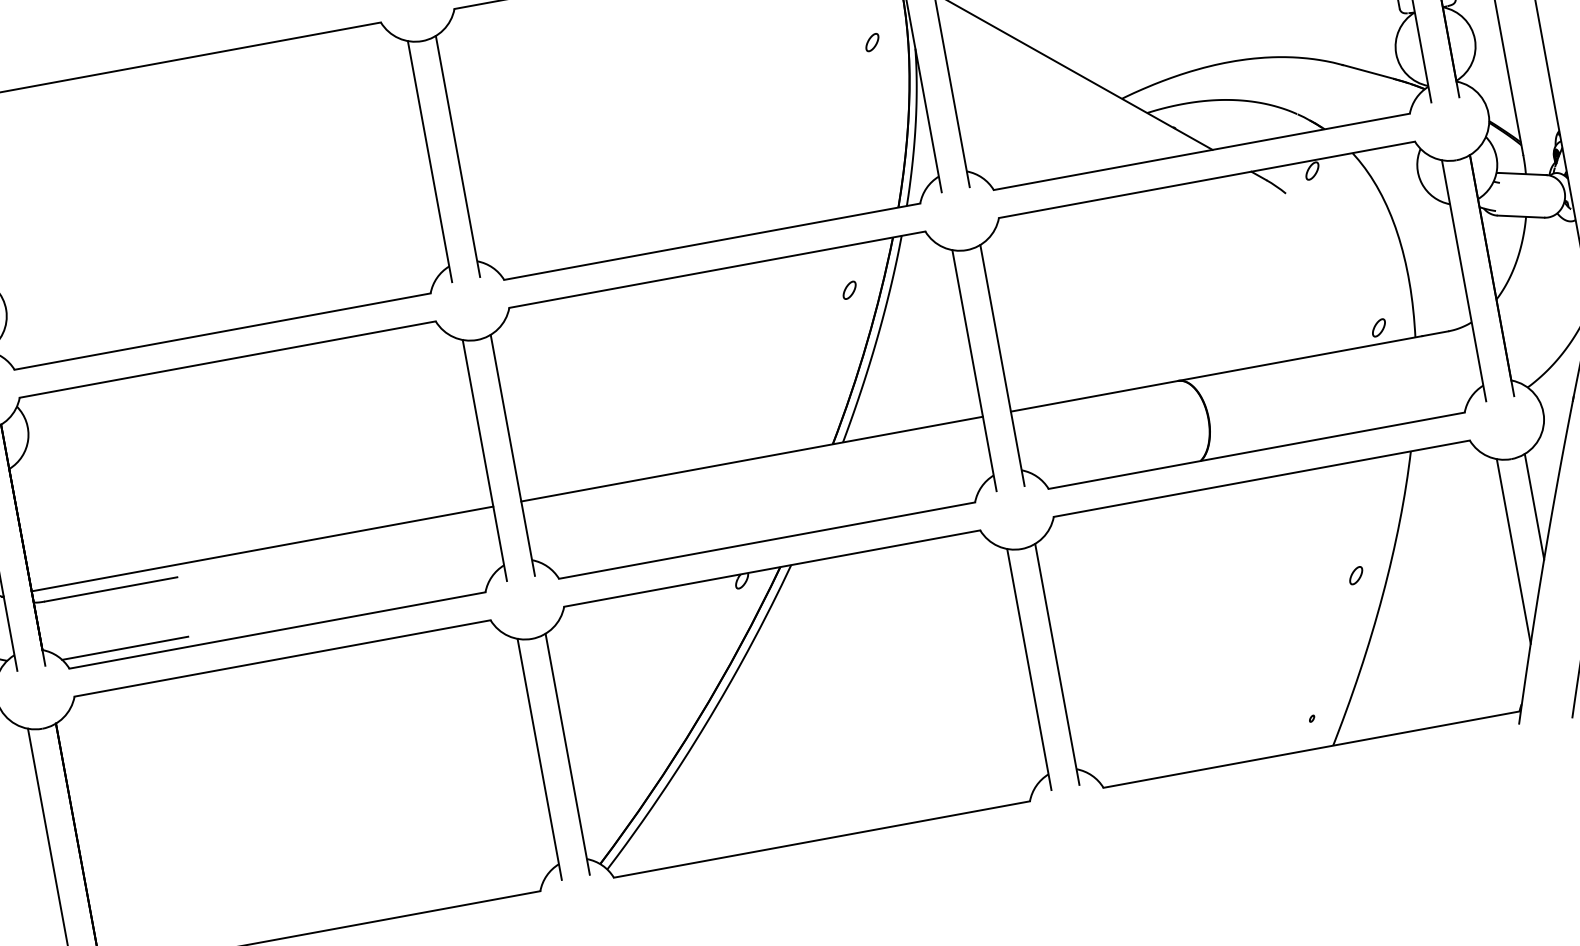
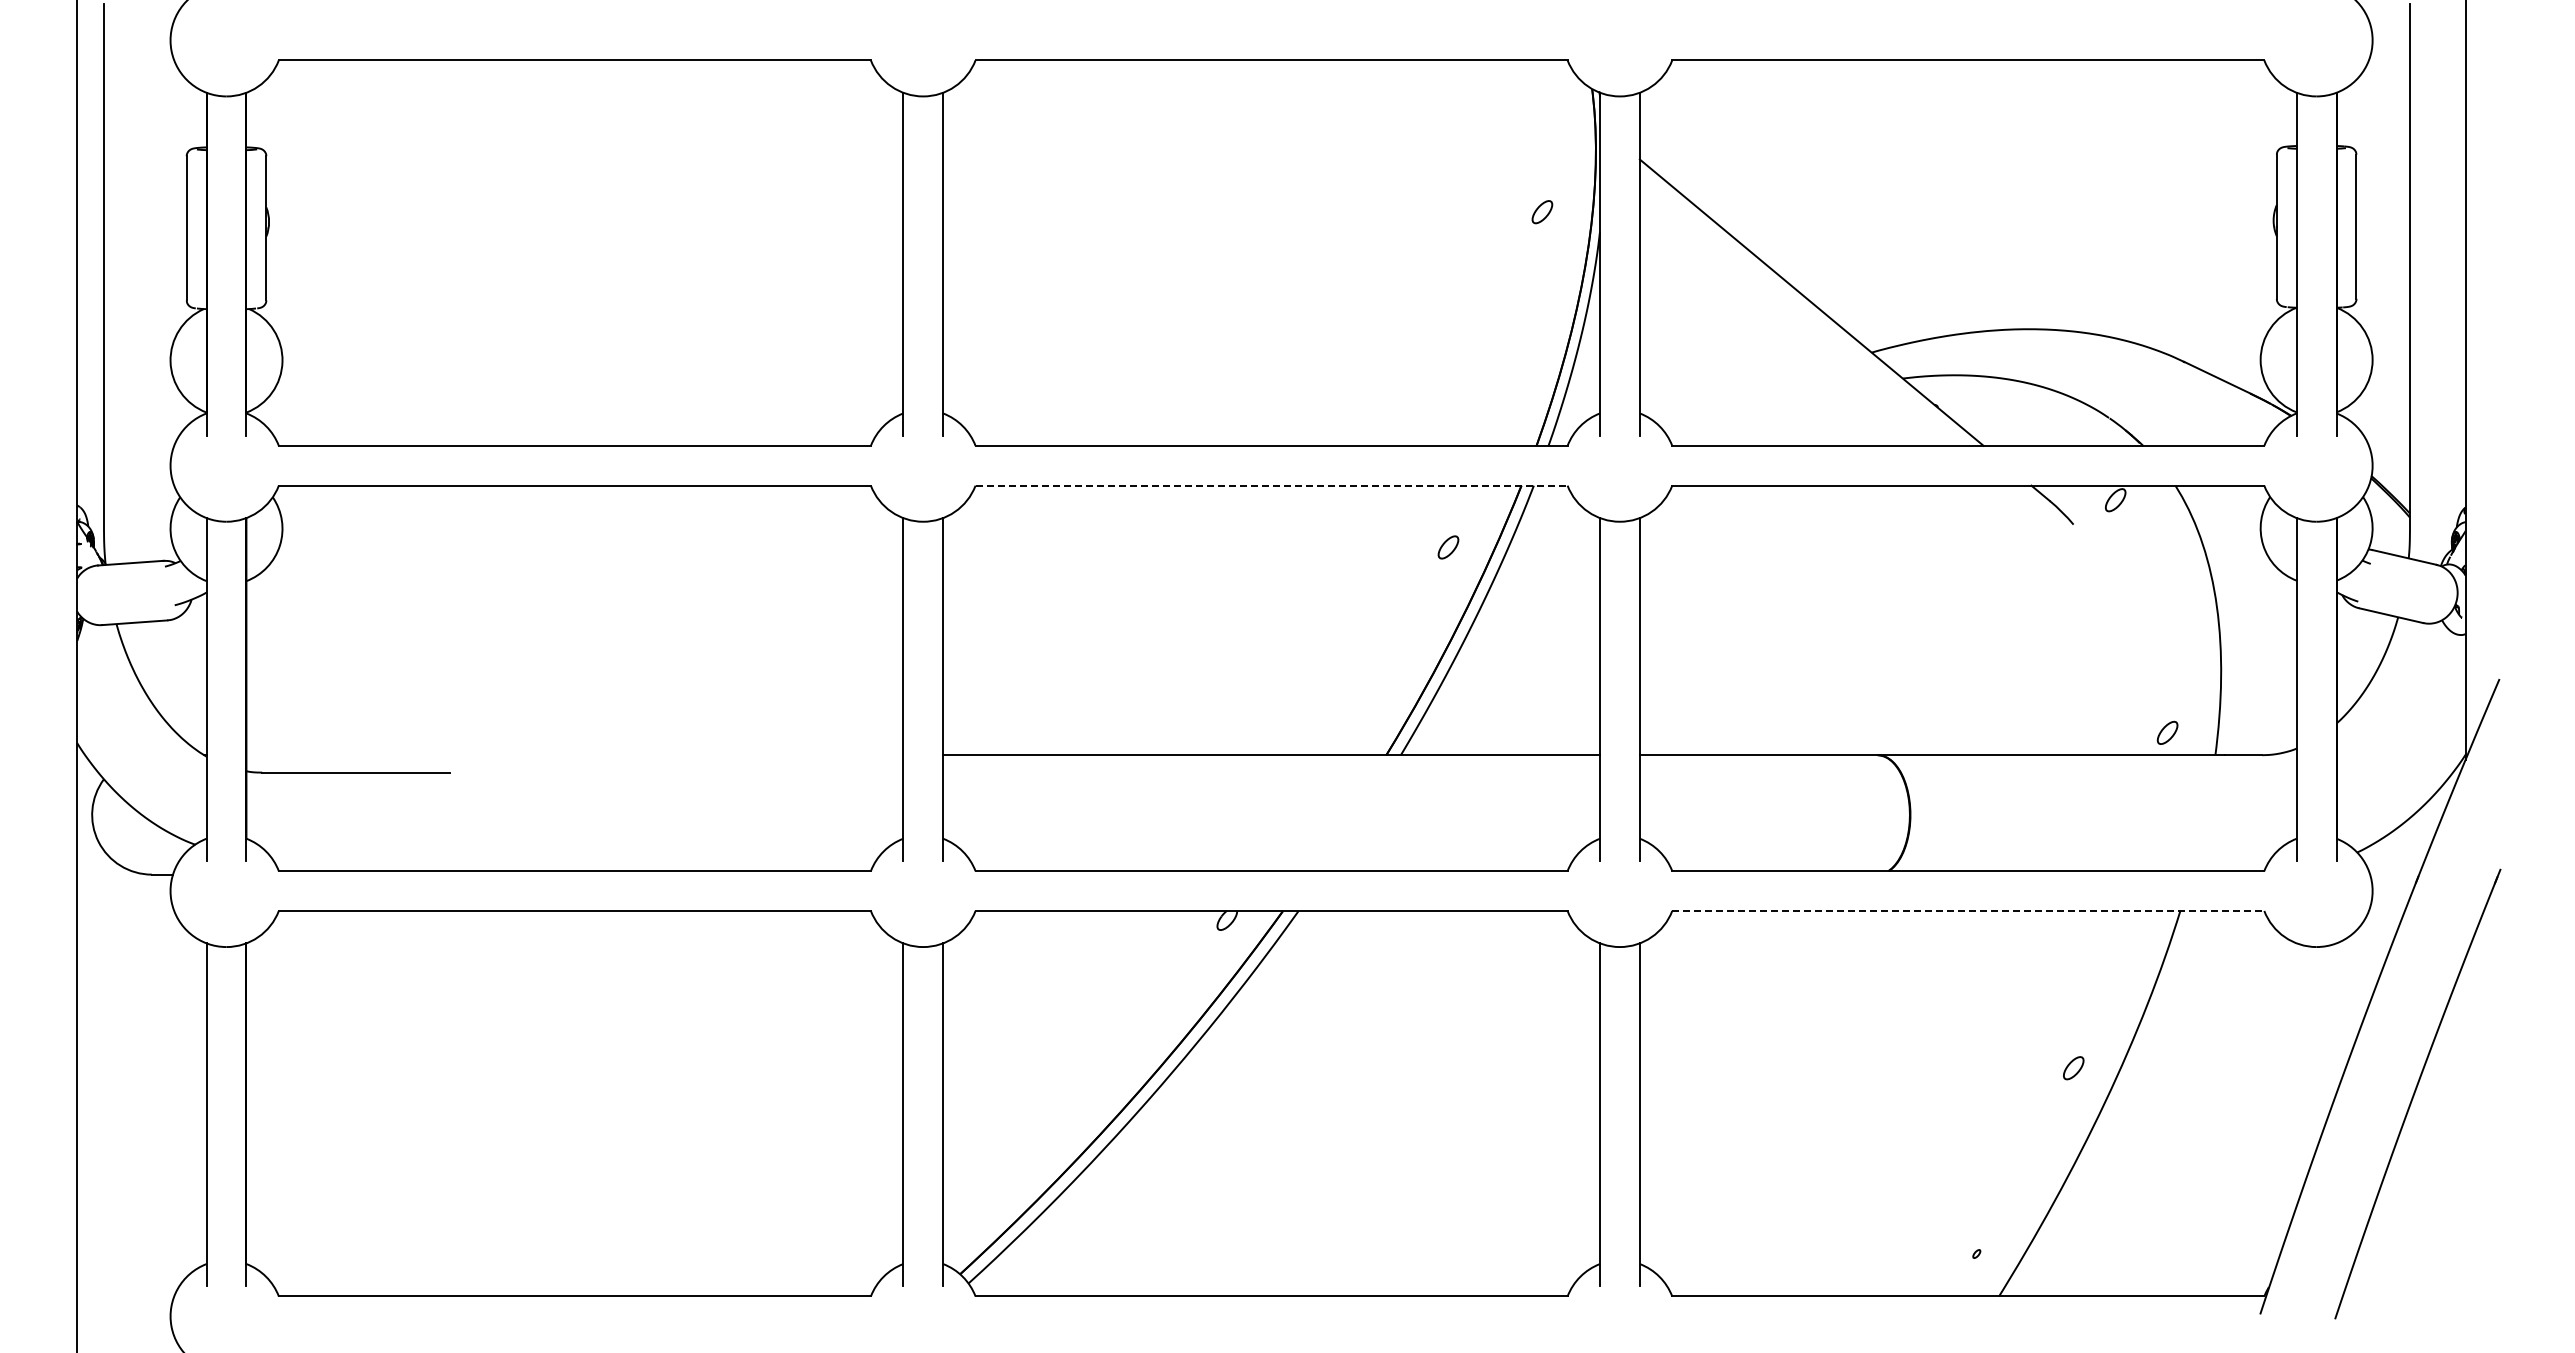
line: (717, 269) -> (1272, 485), solid -> dashed
line: (1261, 478) -> (1968, 910), solid -> dashed
line: (1534, 506) -> (2336, 1018), removed
line: (262, 549) -> (574, 755), removed
line: (1513, 551) -> (2296, 1074), removed
line: (125, 648) -> (360, 857), removed

